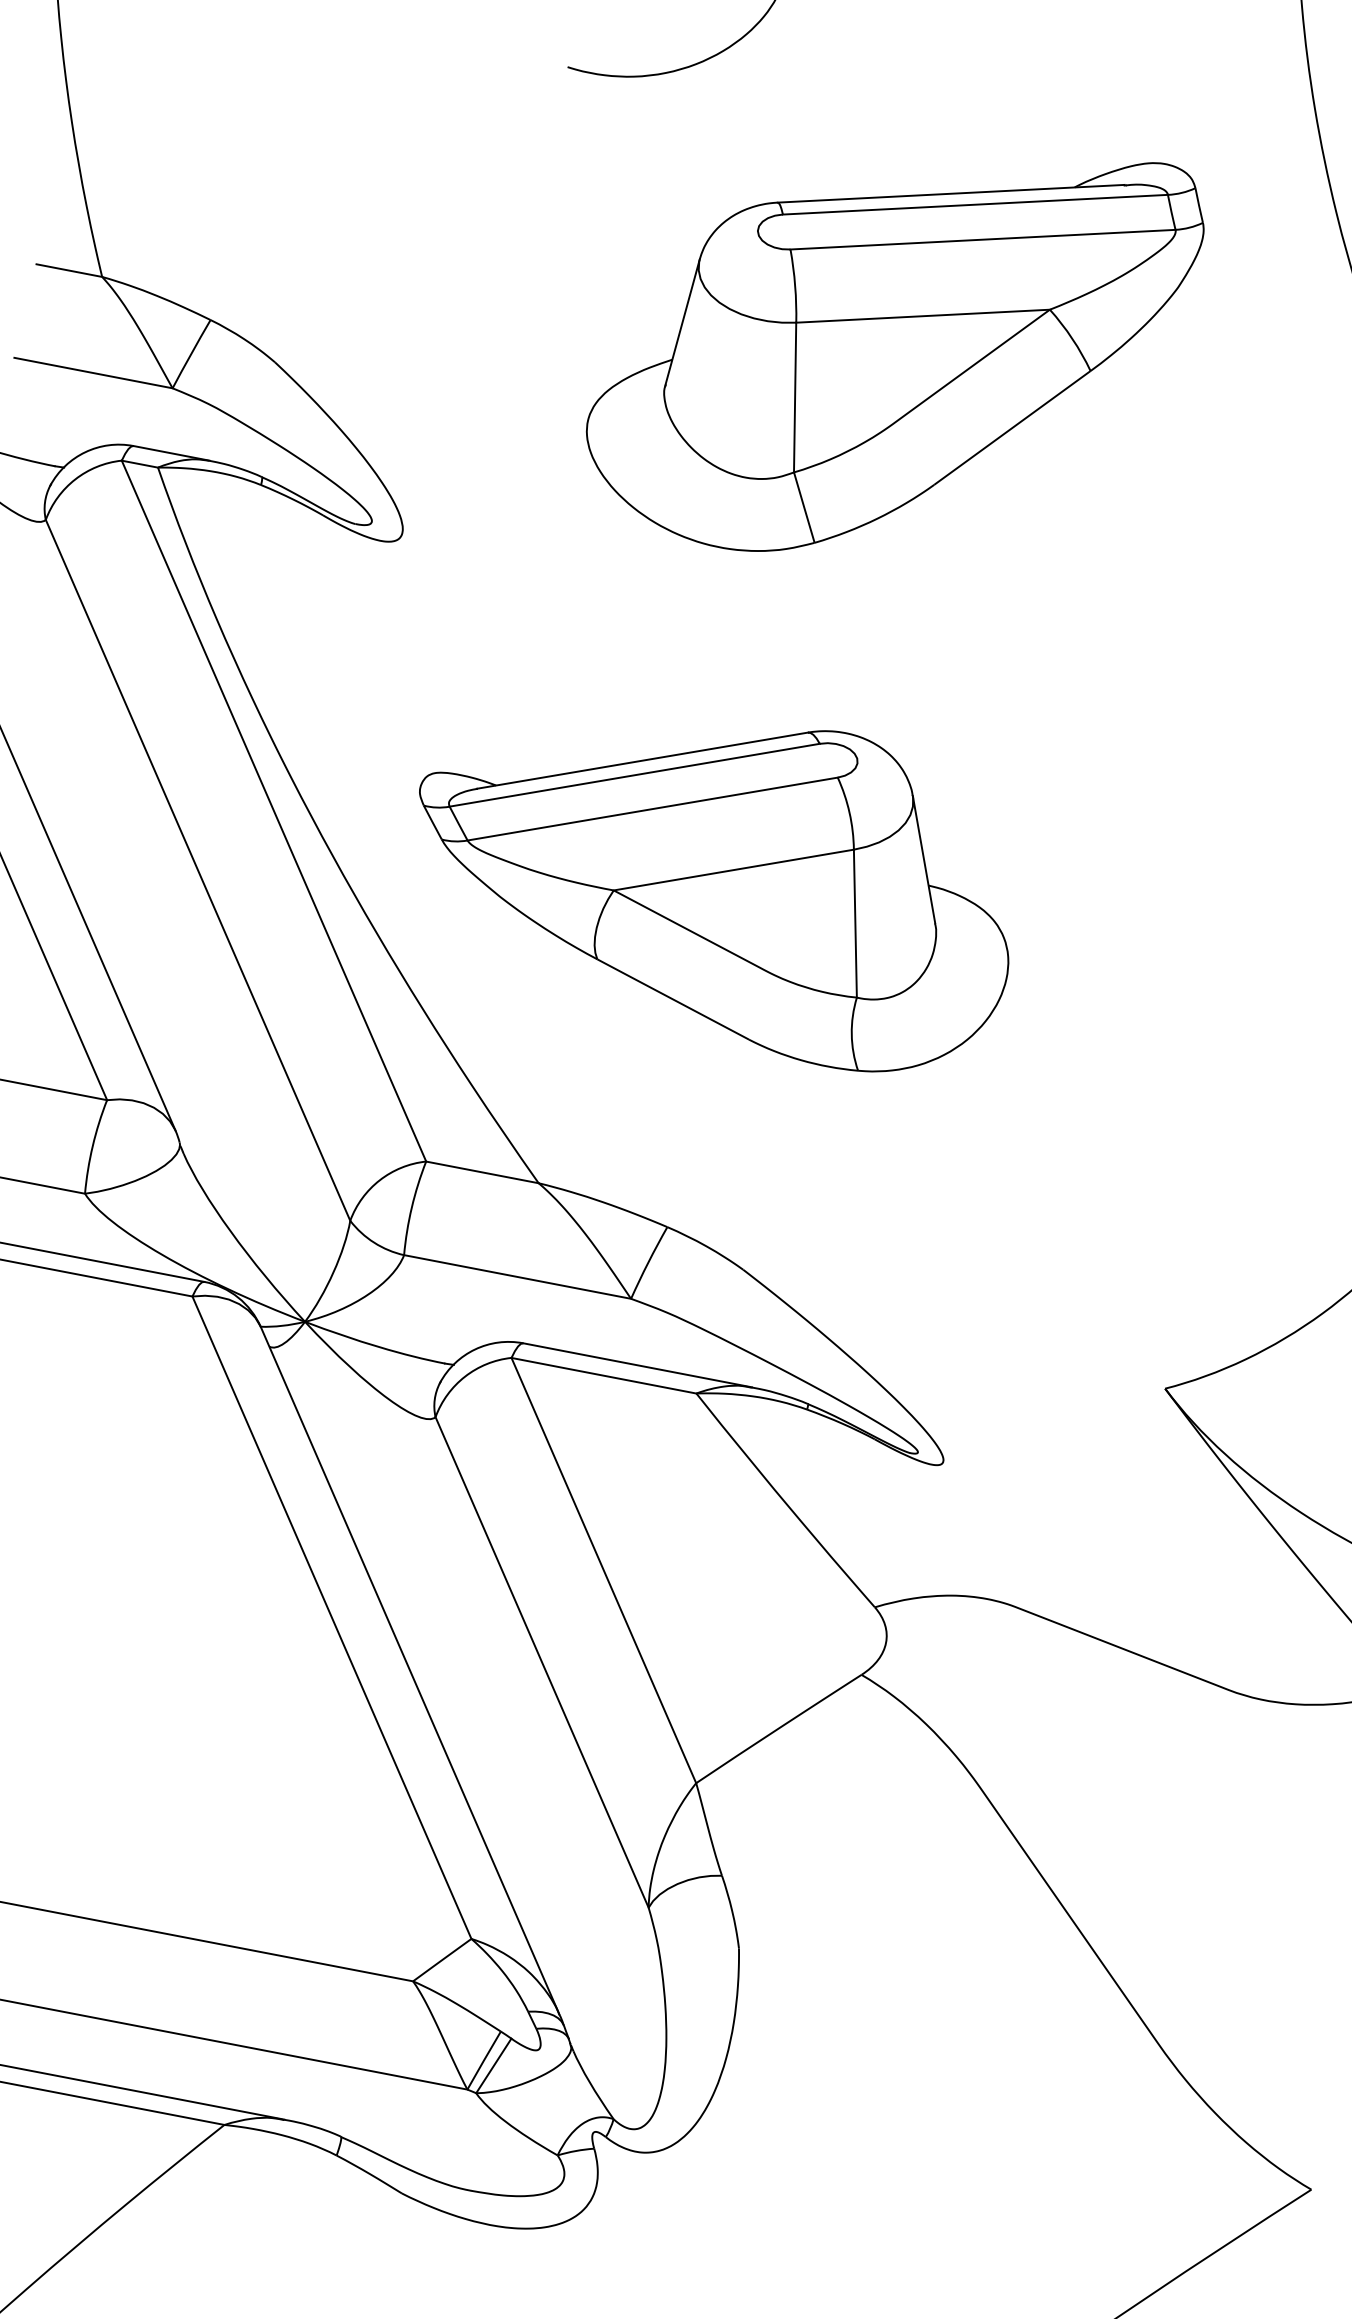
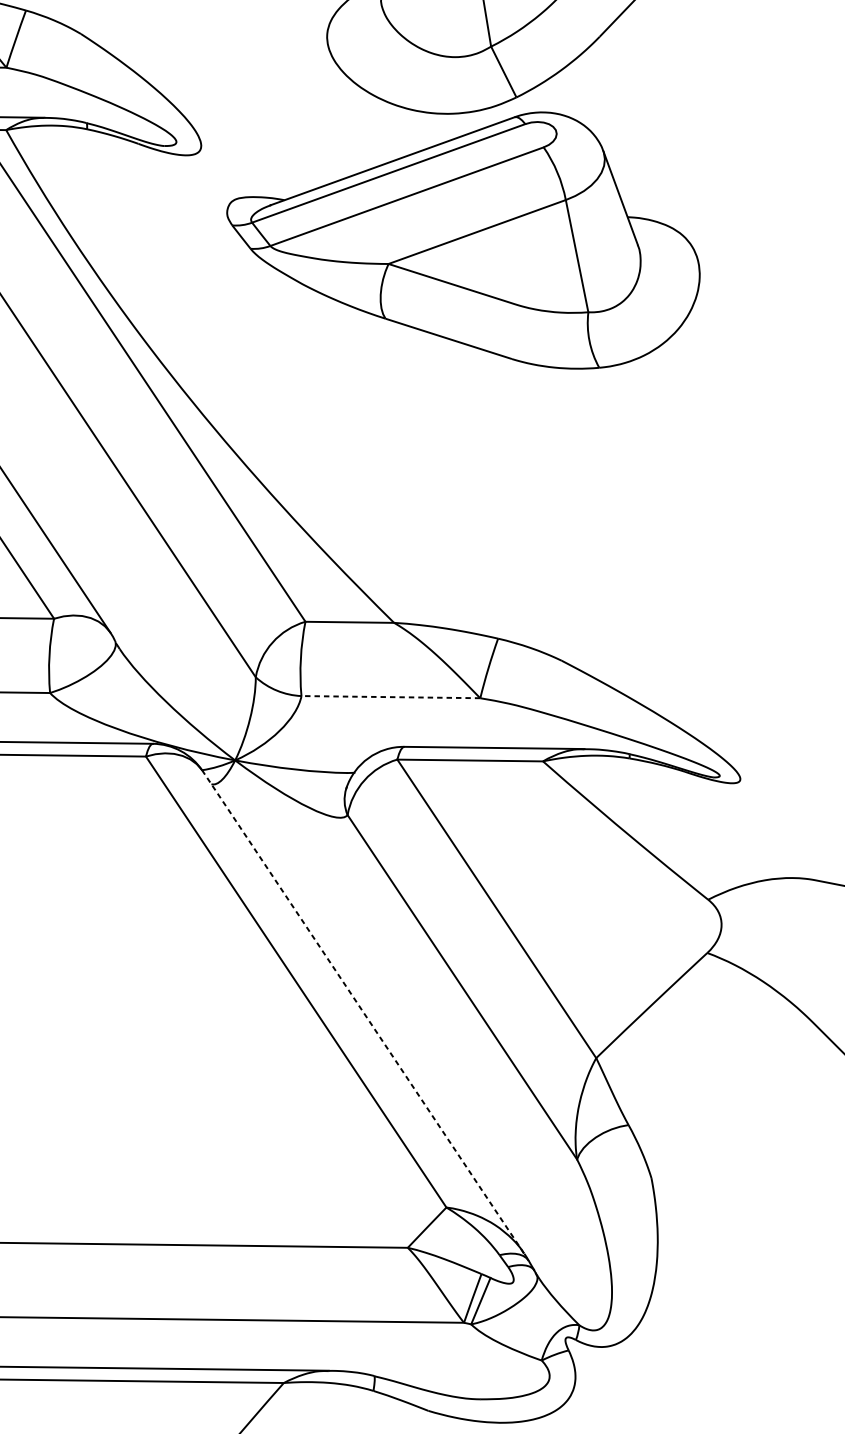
part: (714, 901) -> (466, 258), moved
line: (517, 1276) -> (390, 696), solid -> dashed
line: (410, 1671) -> (363, 1012), solid -> dashed

